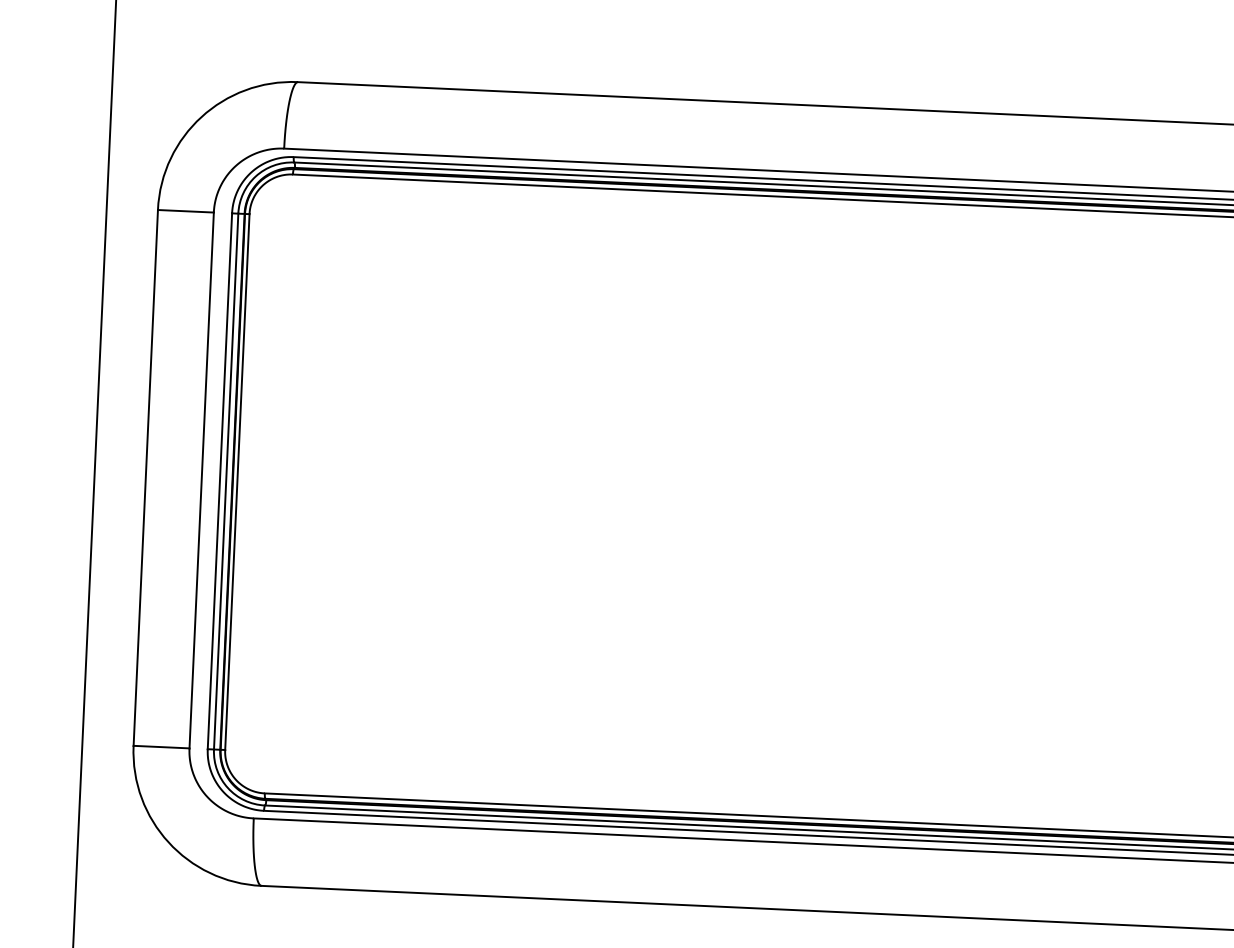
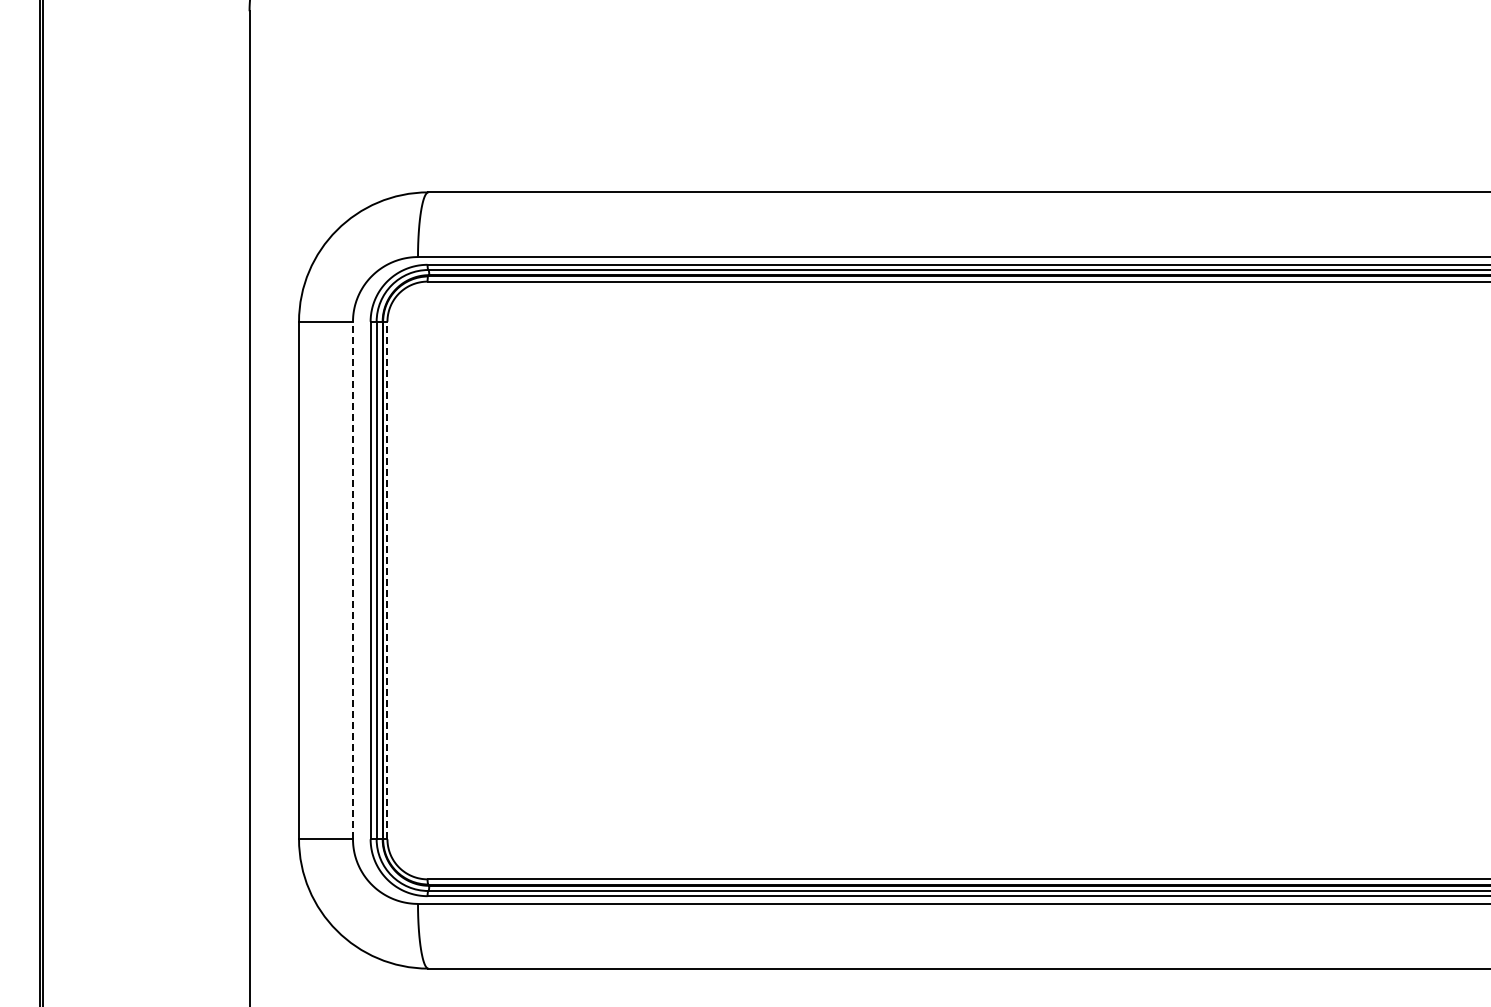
line: (202, 480) -> (353, 580), solid -> dashed
line: (237, 482) -> (387, 580), solid -> dashed

